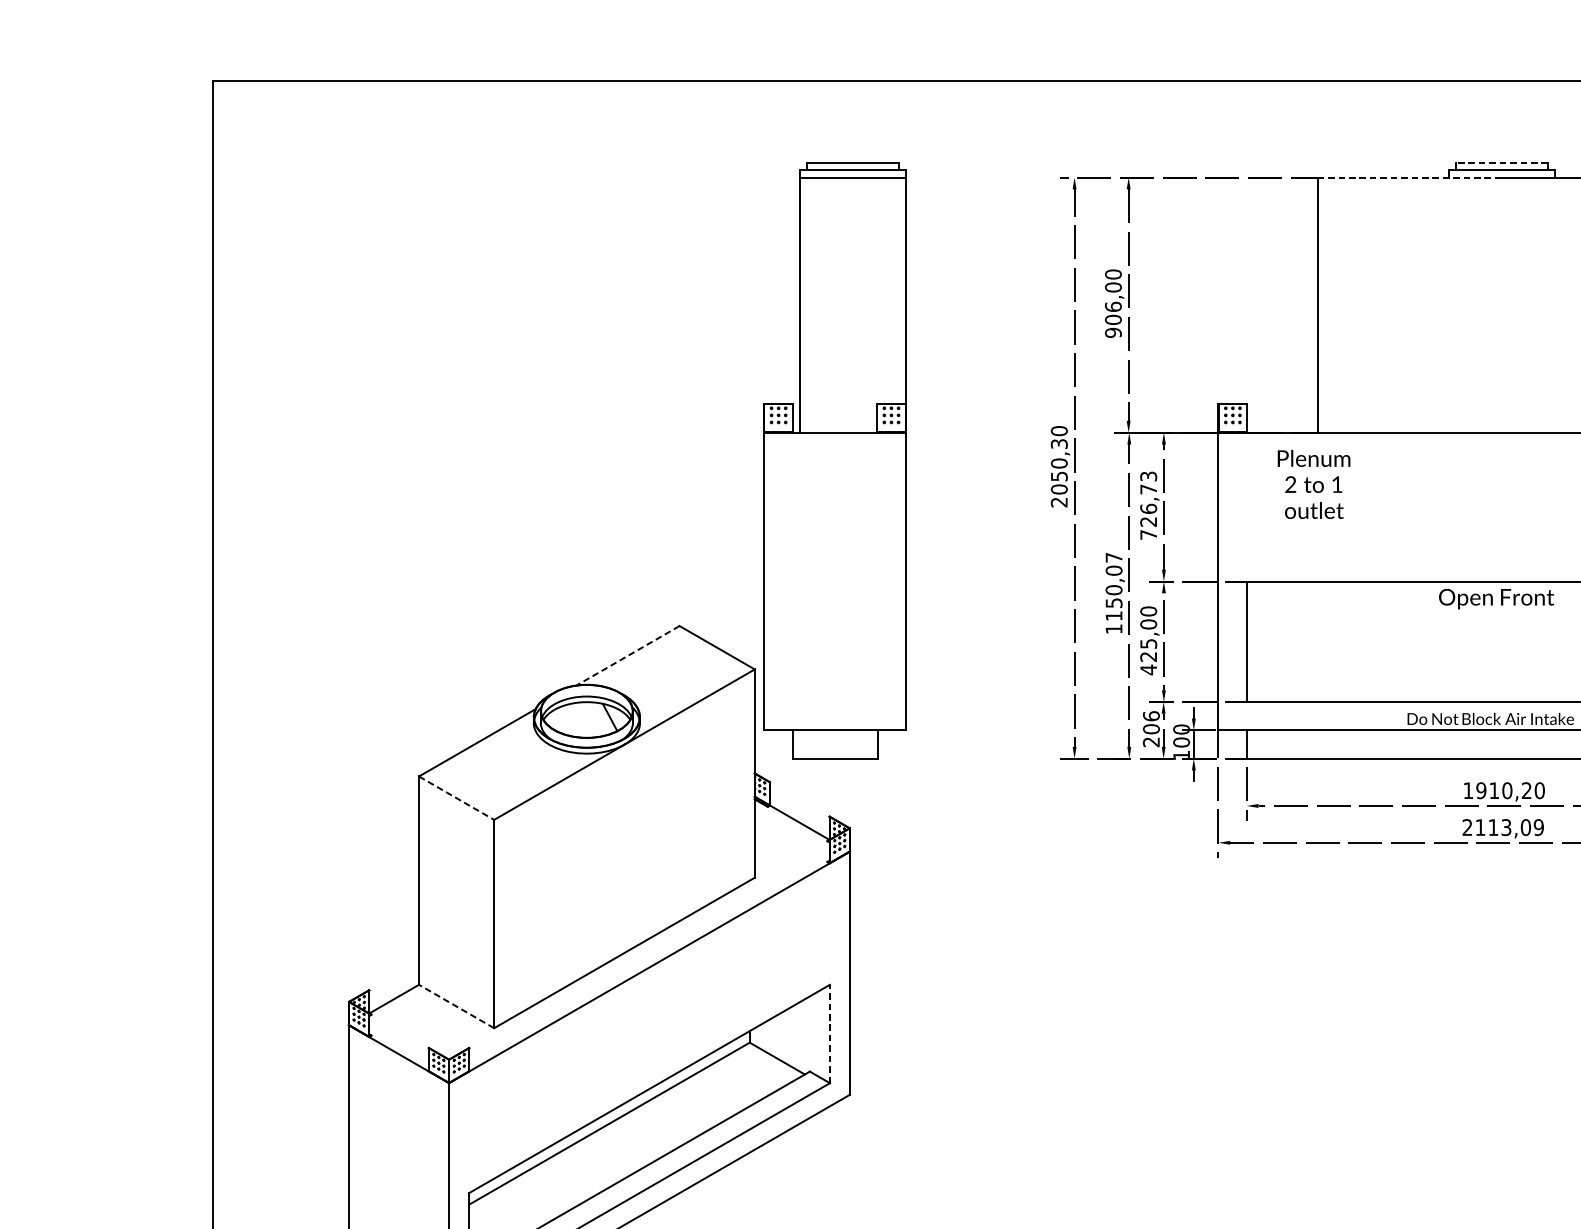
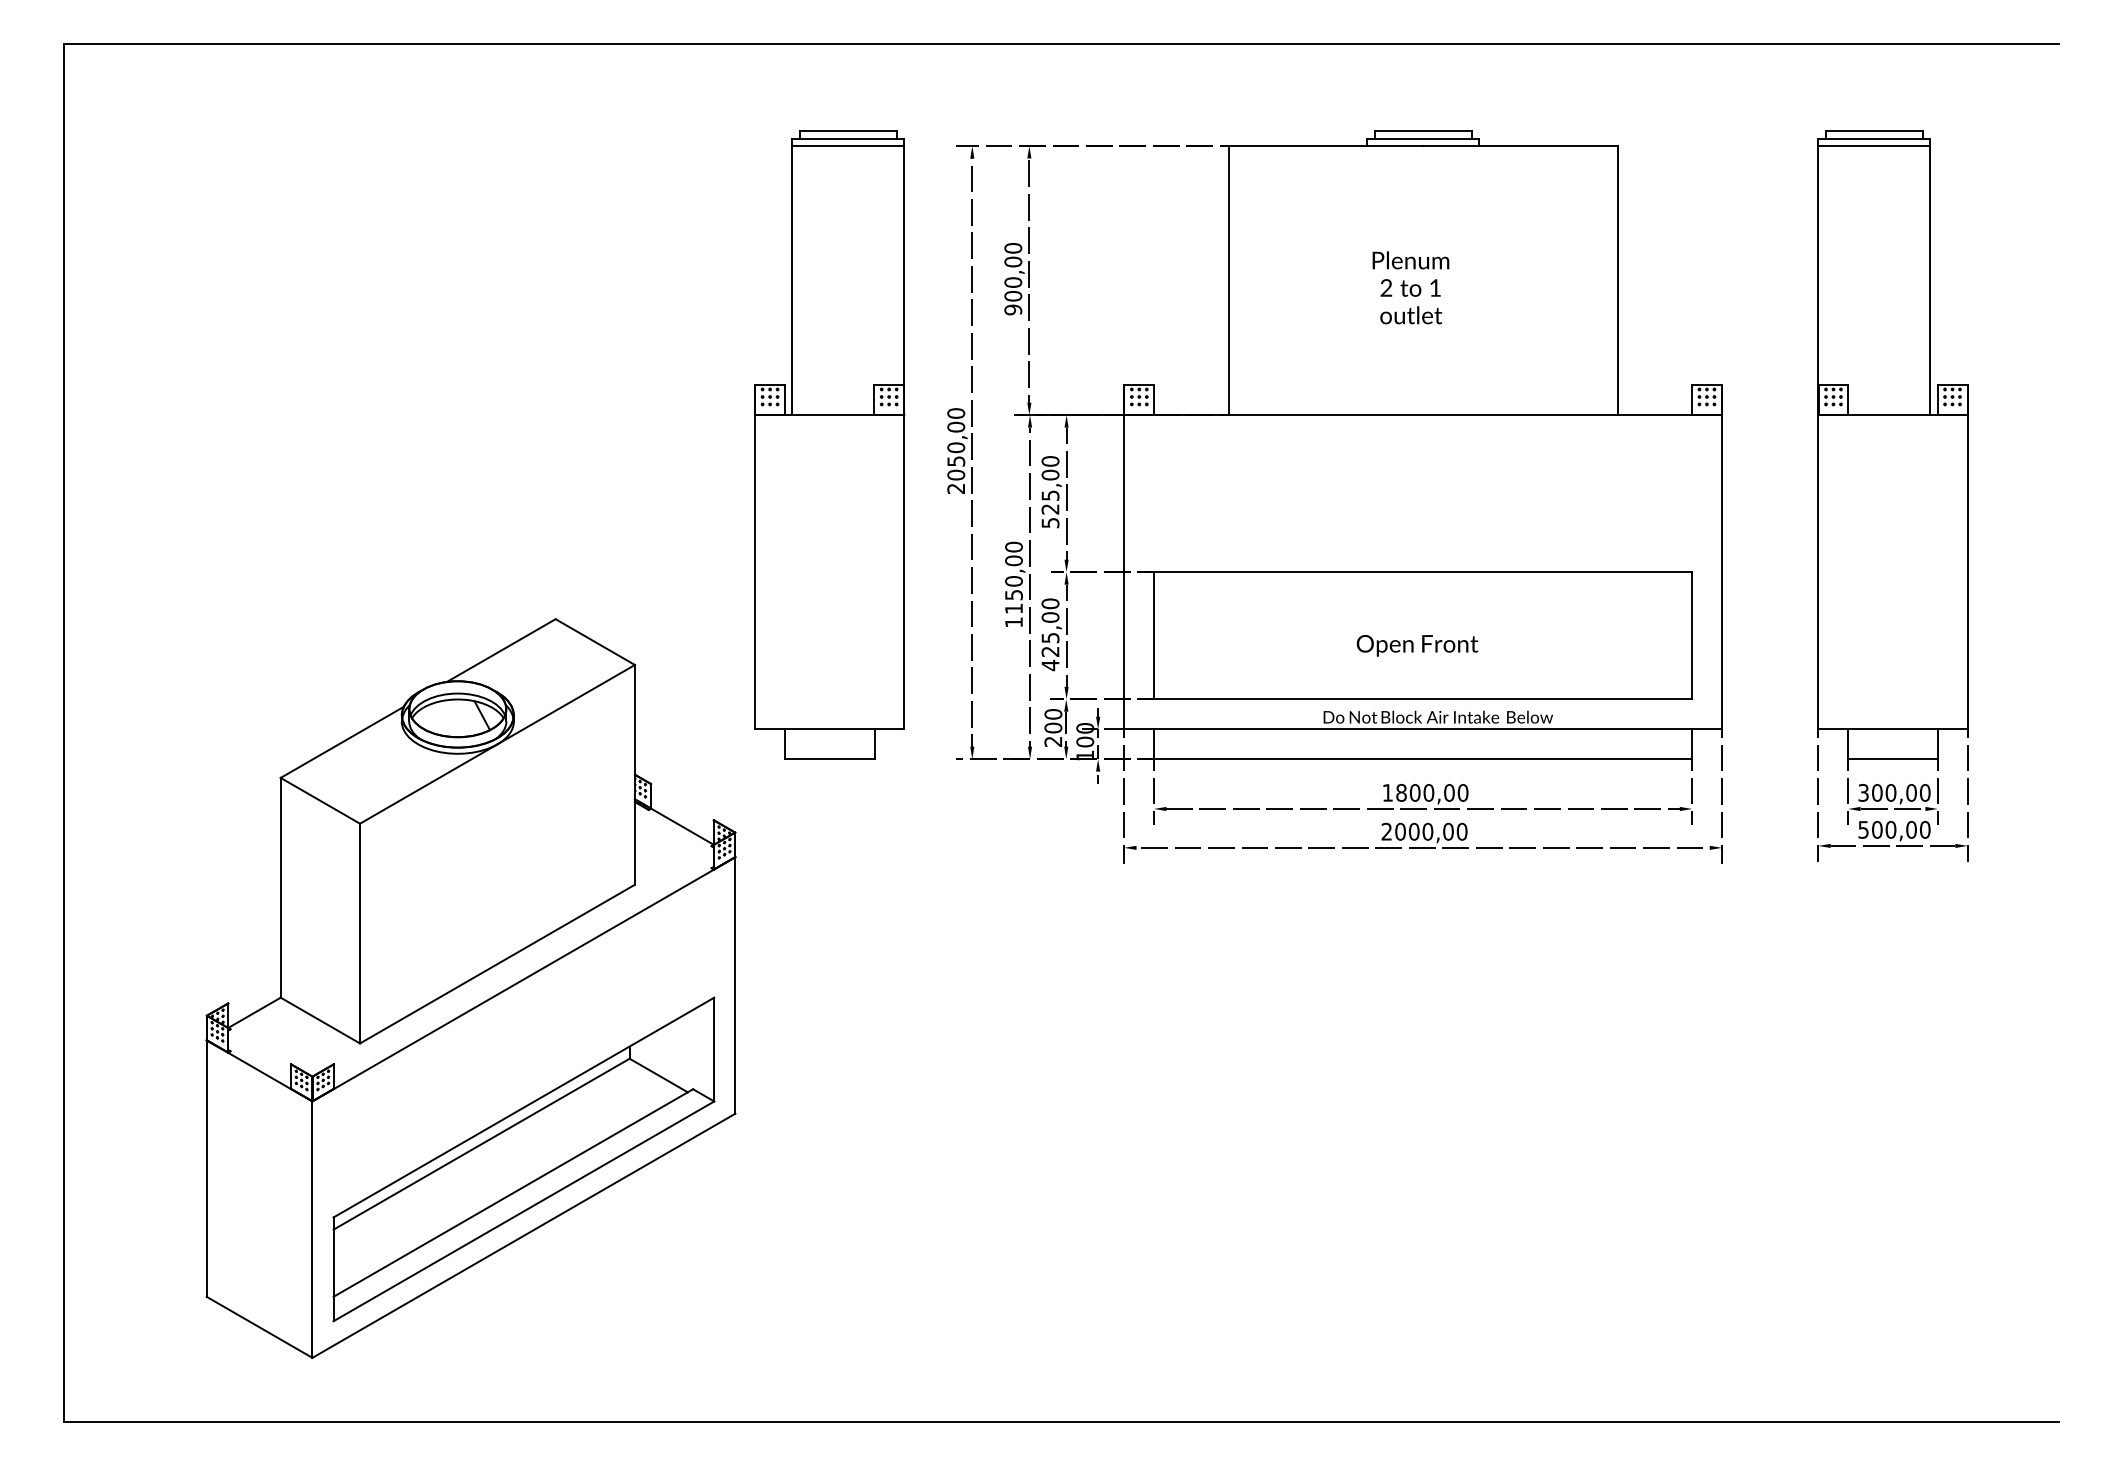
line: (1502, 163) -> (1423, 131), dashed -> solid
line: (1410, 177) -> (1326, 146), dashed -> solid
text: (1112, 306) -> (1012, 282), 906,00 -> 900,00
text: (1059, 443) -> (956, 426), 2050,30 -> 2050,00
part: (834, 460) -> (829, 444), moved
text: (1313, 484) -> (1410, 287), moved
text: (1148, 505) -> (1050, 492), 726,73 -> 525,00
text: (1113, 557) -> (1013, 546), 1150,07 -> 1150,00
text: (1496, 598) -> (1417, 645), moved
line: (628, 655) -> (501, 650), dashed -> solid
text: (1151, 715) -> (1053, 713), 206 -> 200
text: (1504, 790) -> (1425, 792), 1910,20 -> 1800,00
line: (456, 797) -> (320, 800), dashed -> solid
text: (1509, 827) -> (1431, 831), 2113,09 -> 2000,00
line: (456, 1006) -> (320, 1020), dashed -> solid
line: (830, 1033) -> (714, 1049), dashed -> solid

